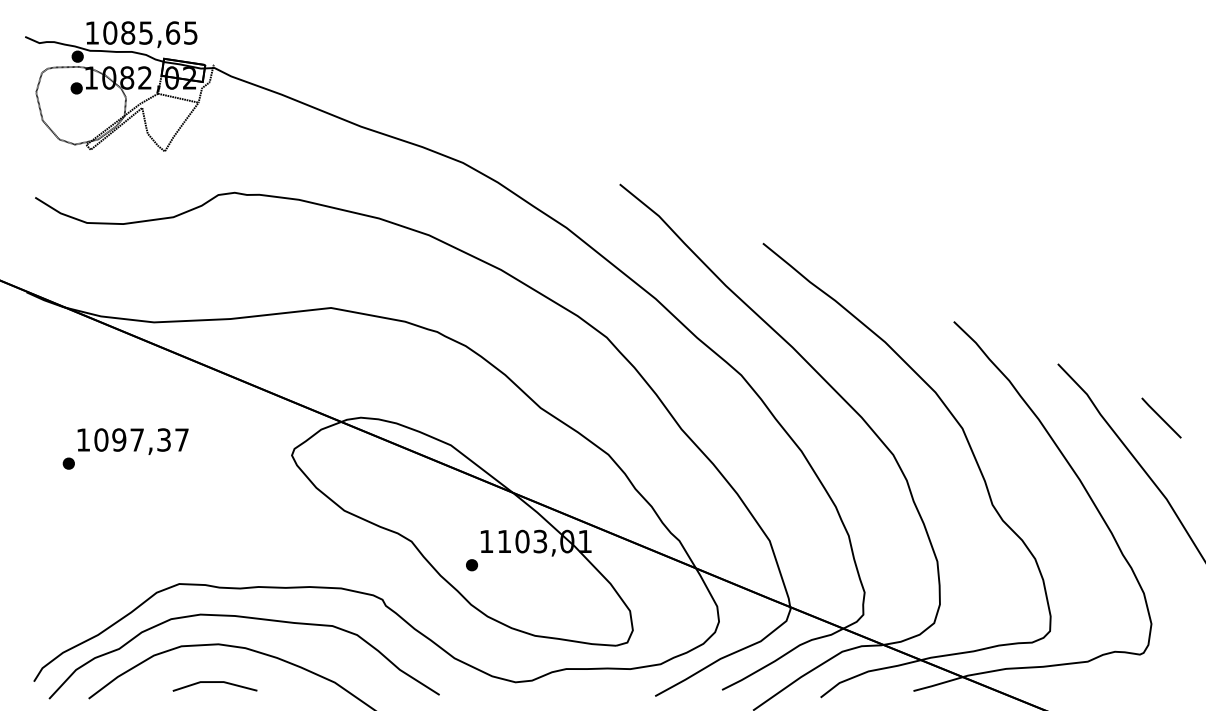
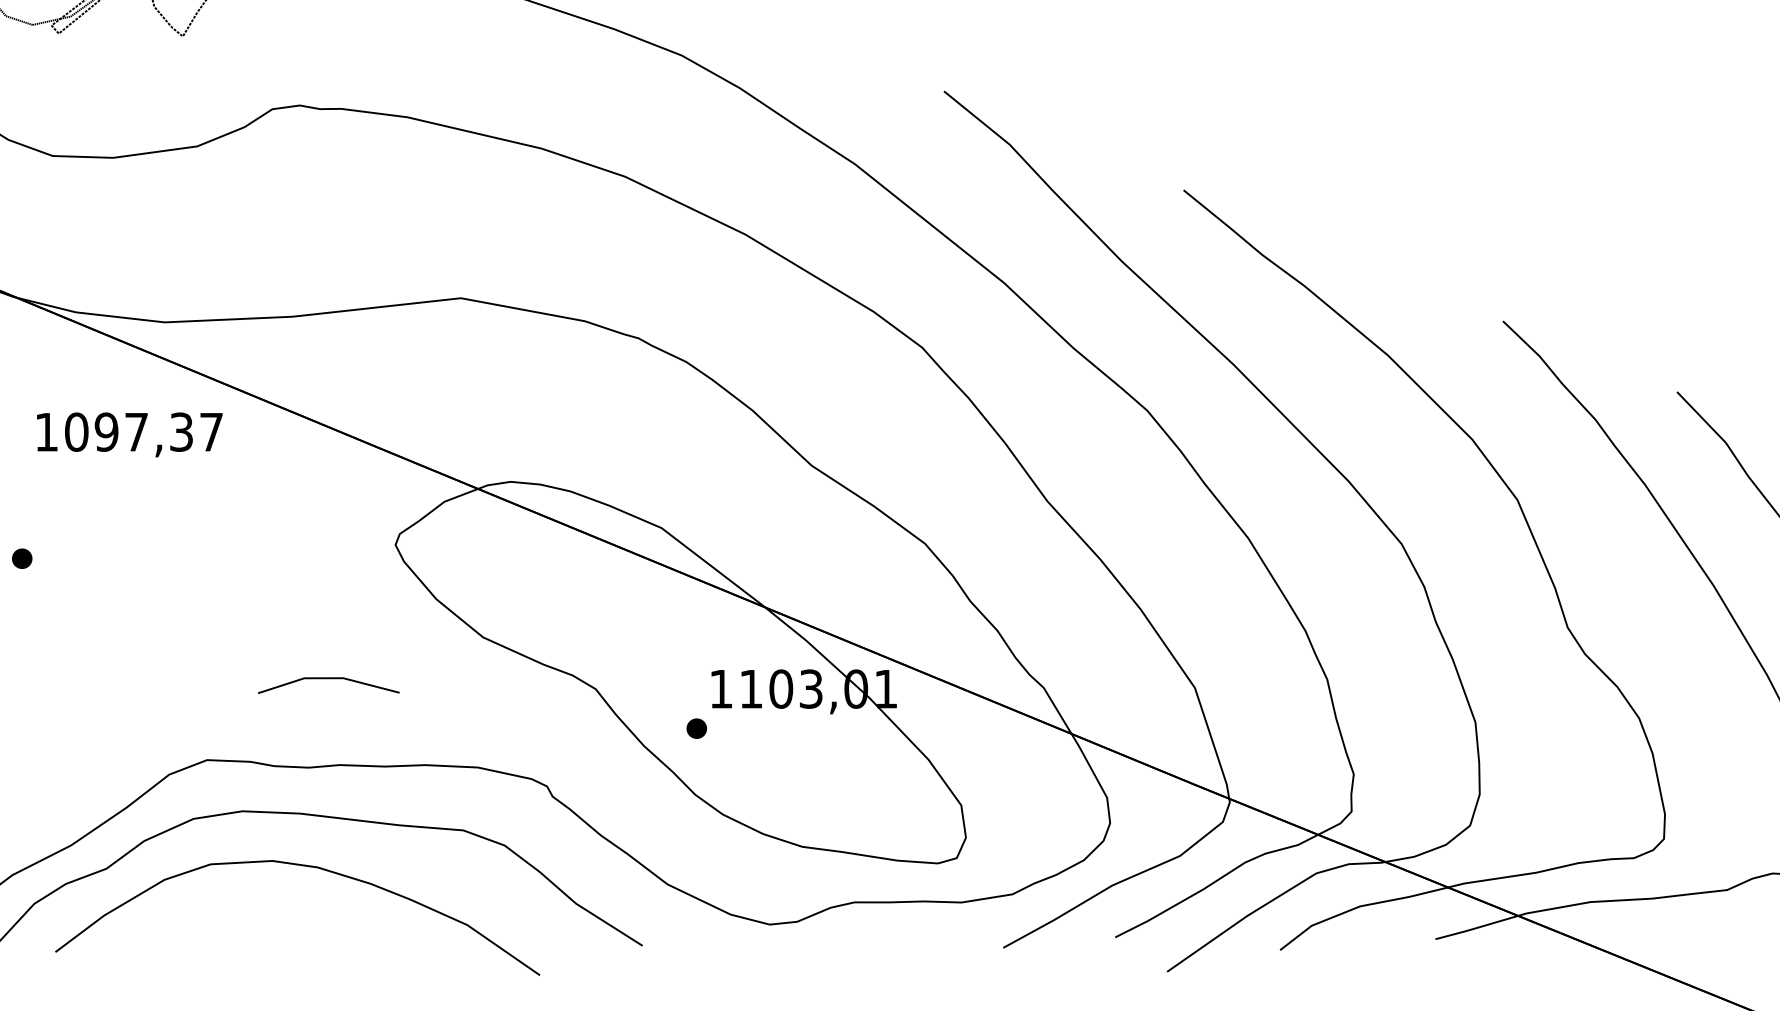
text: (132, 441) -> (128, 434), moved
line: (214, 682) -> (327, 678), moved

